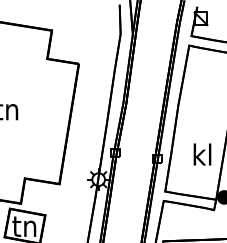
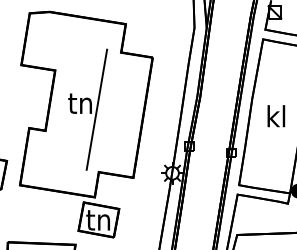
line: (22, 115) -> (96, 109), added
text: (202, 154) -> (276, 116), moved

